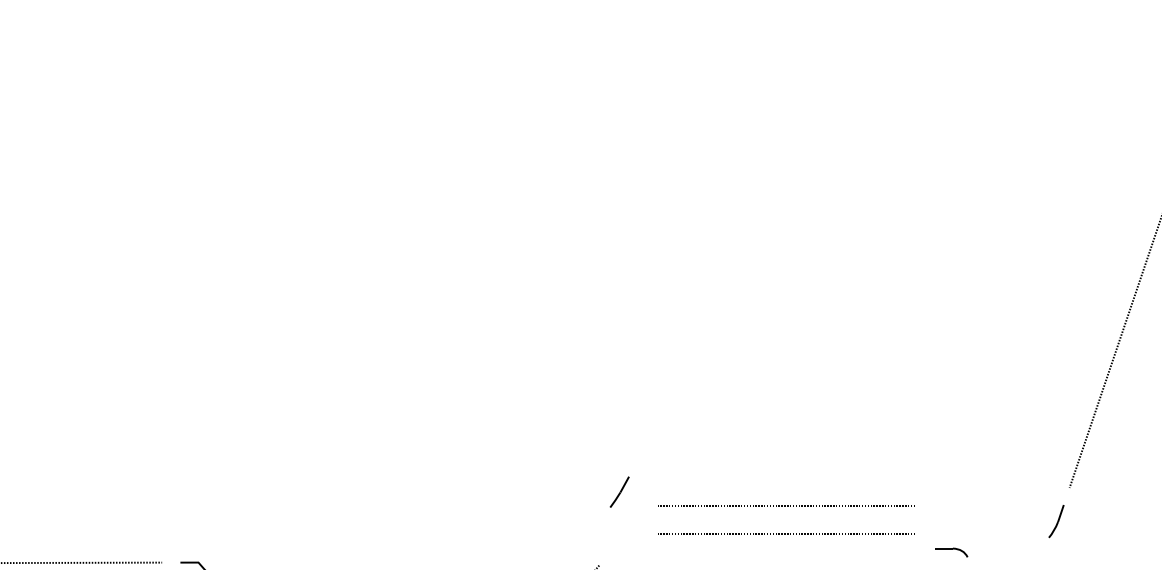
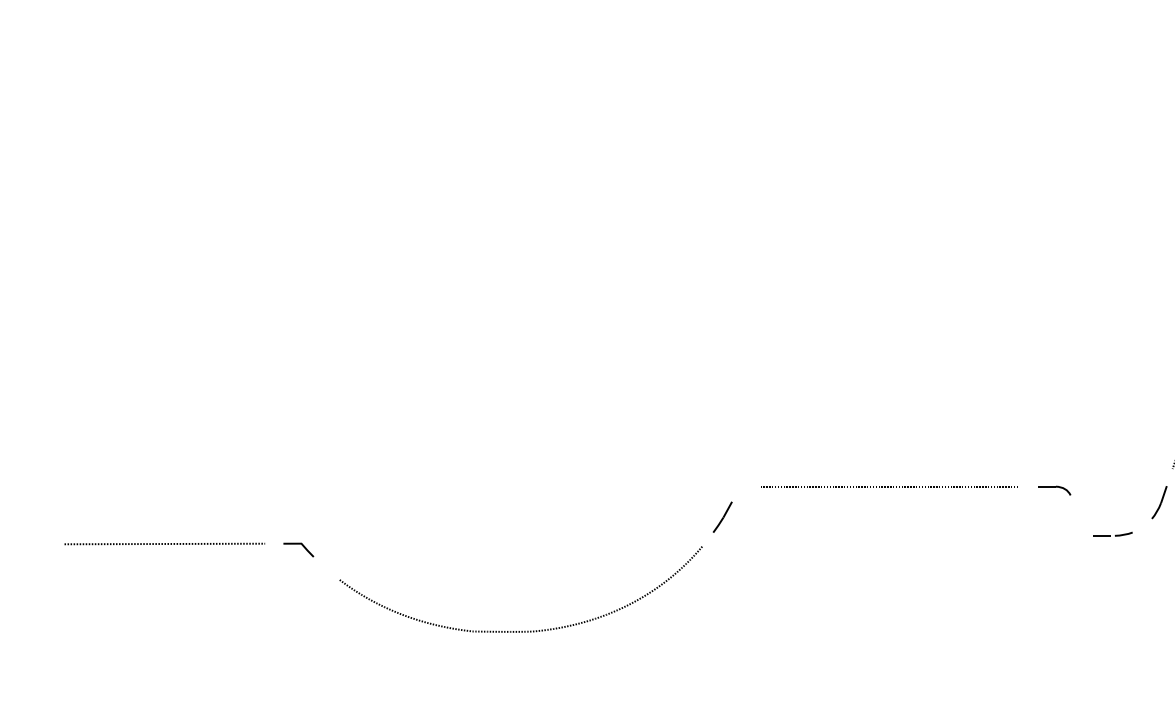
line: (620, 491) -> (723, 516), moved
line: (785, 533) -> (888, 514), removed
part: (951, 552) -> (1054, 490), moved
part: (1009, 552) -> (1112, 533), added

